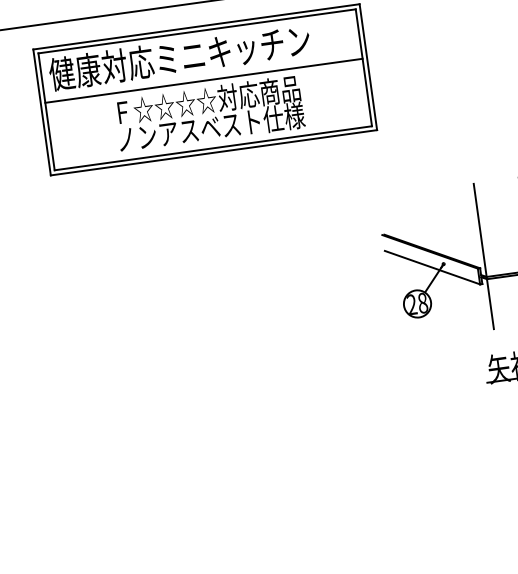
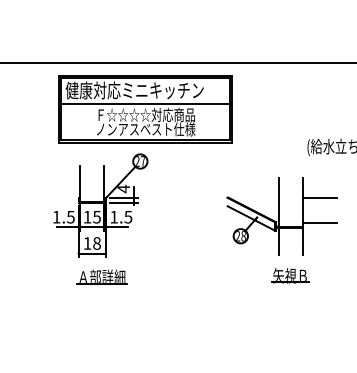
part: (149, 309) -> (100, 219), added

